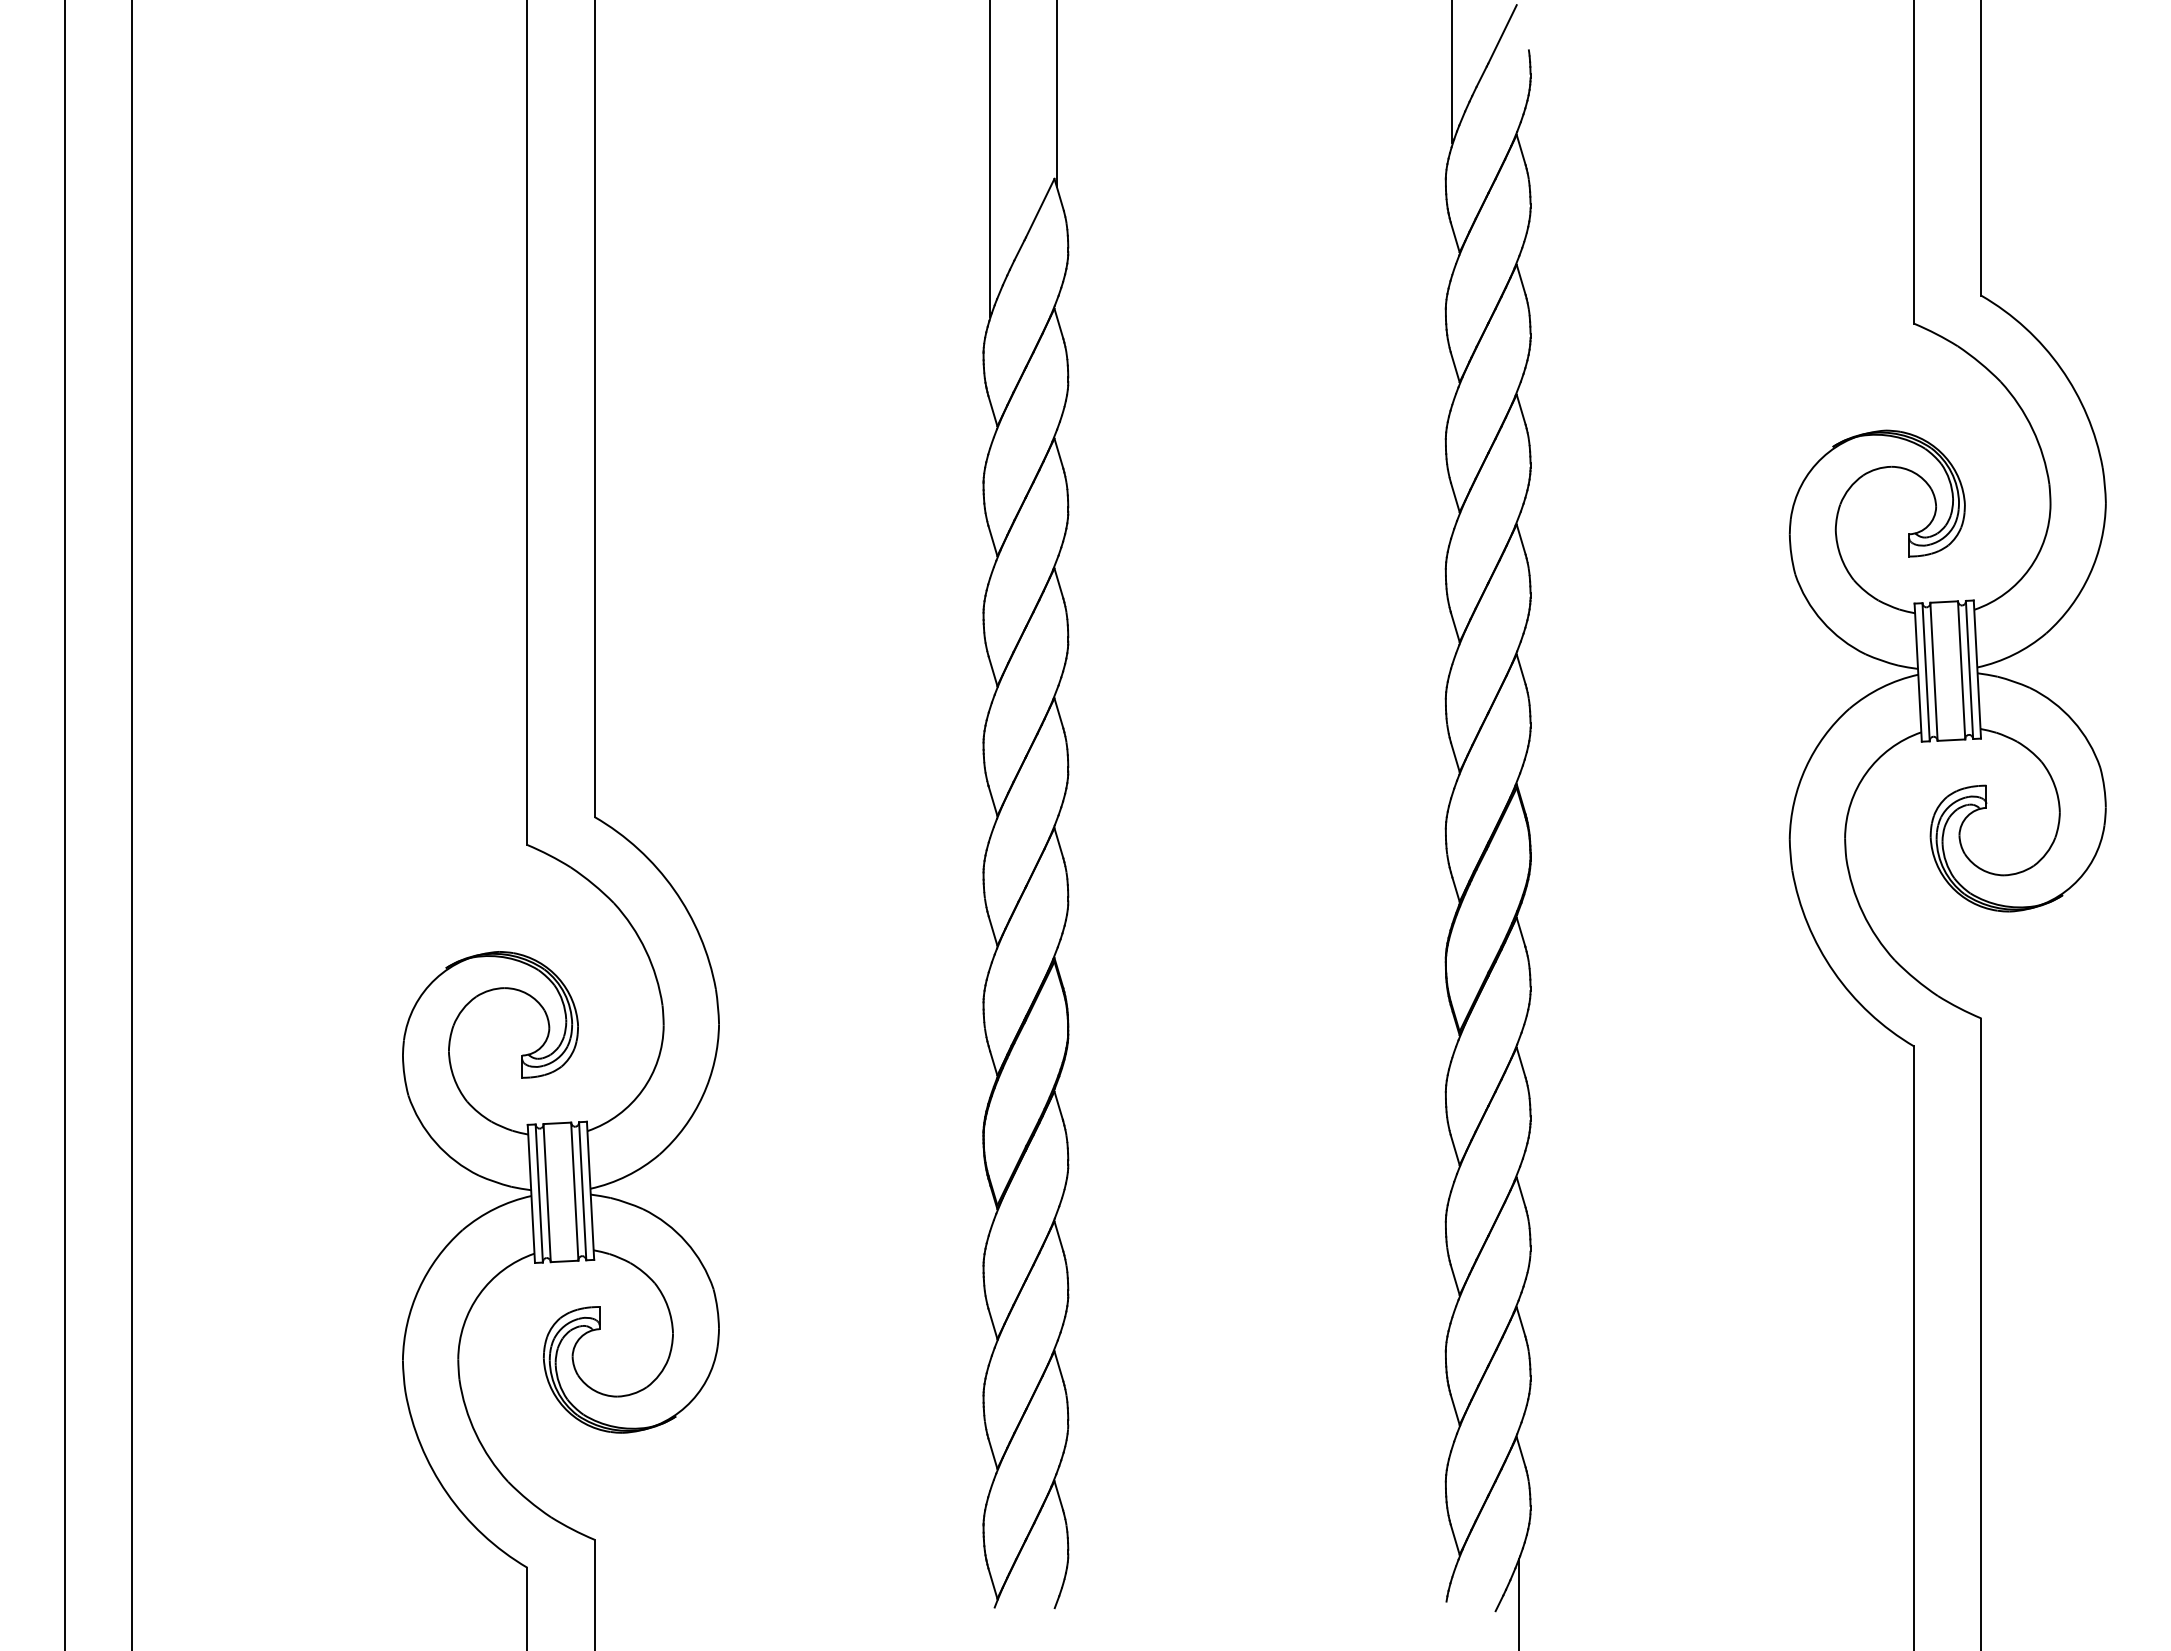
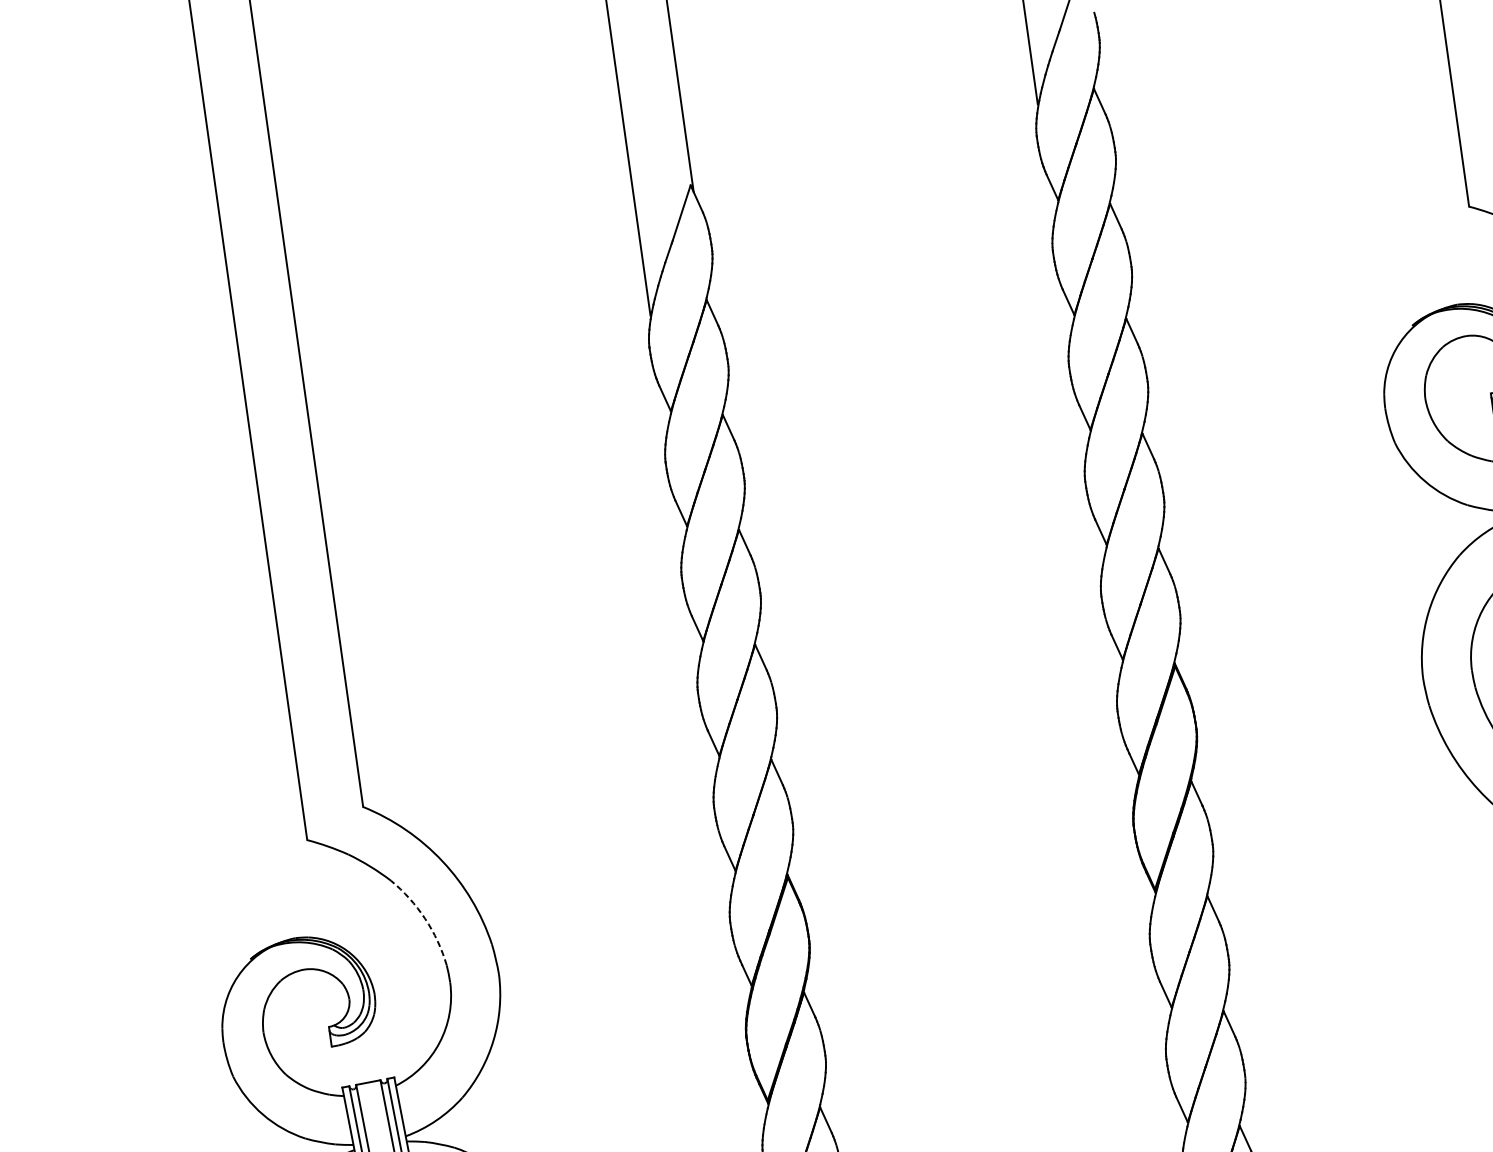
arc: (645, 950) -> (424, 918), solid -> dashed

